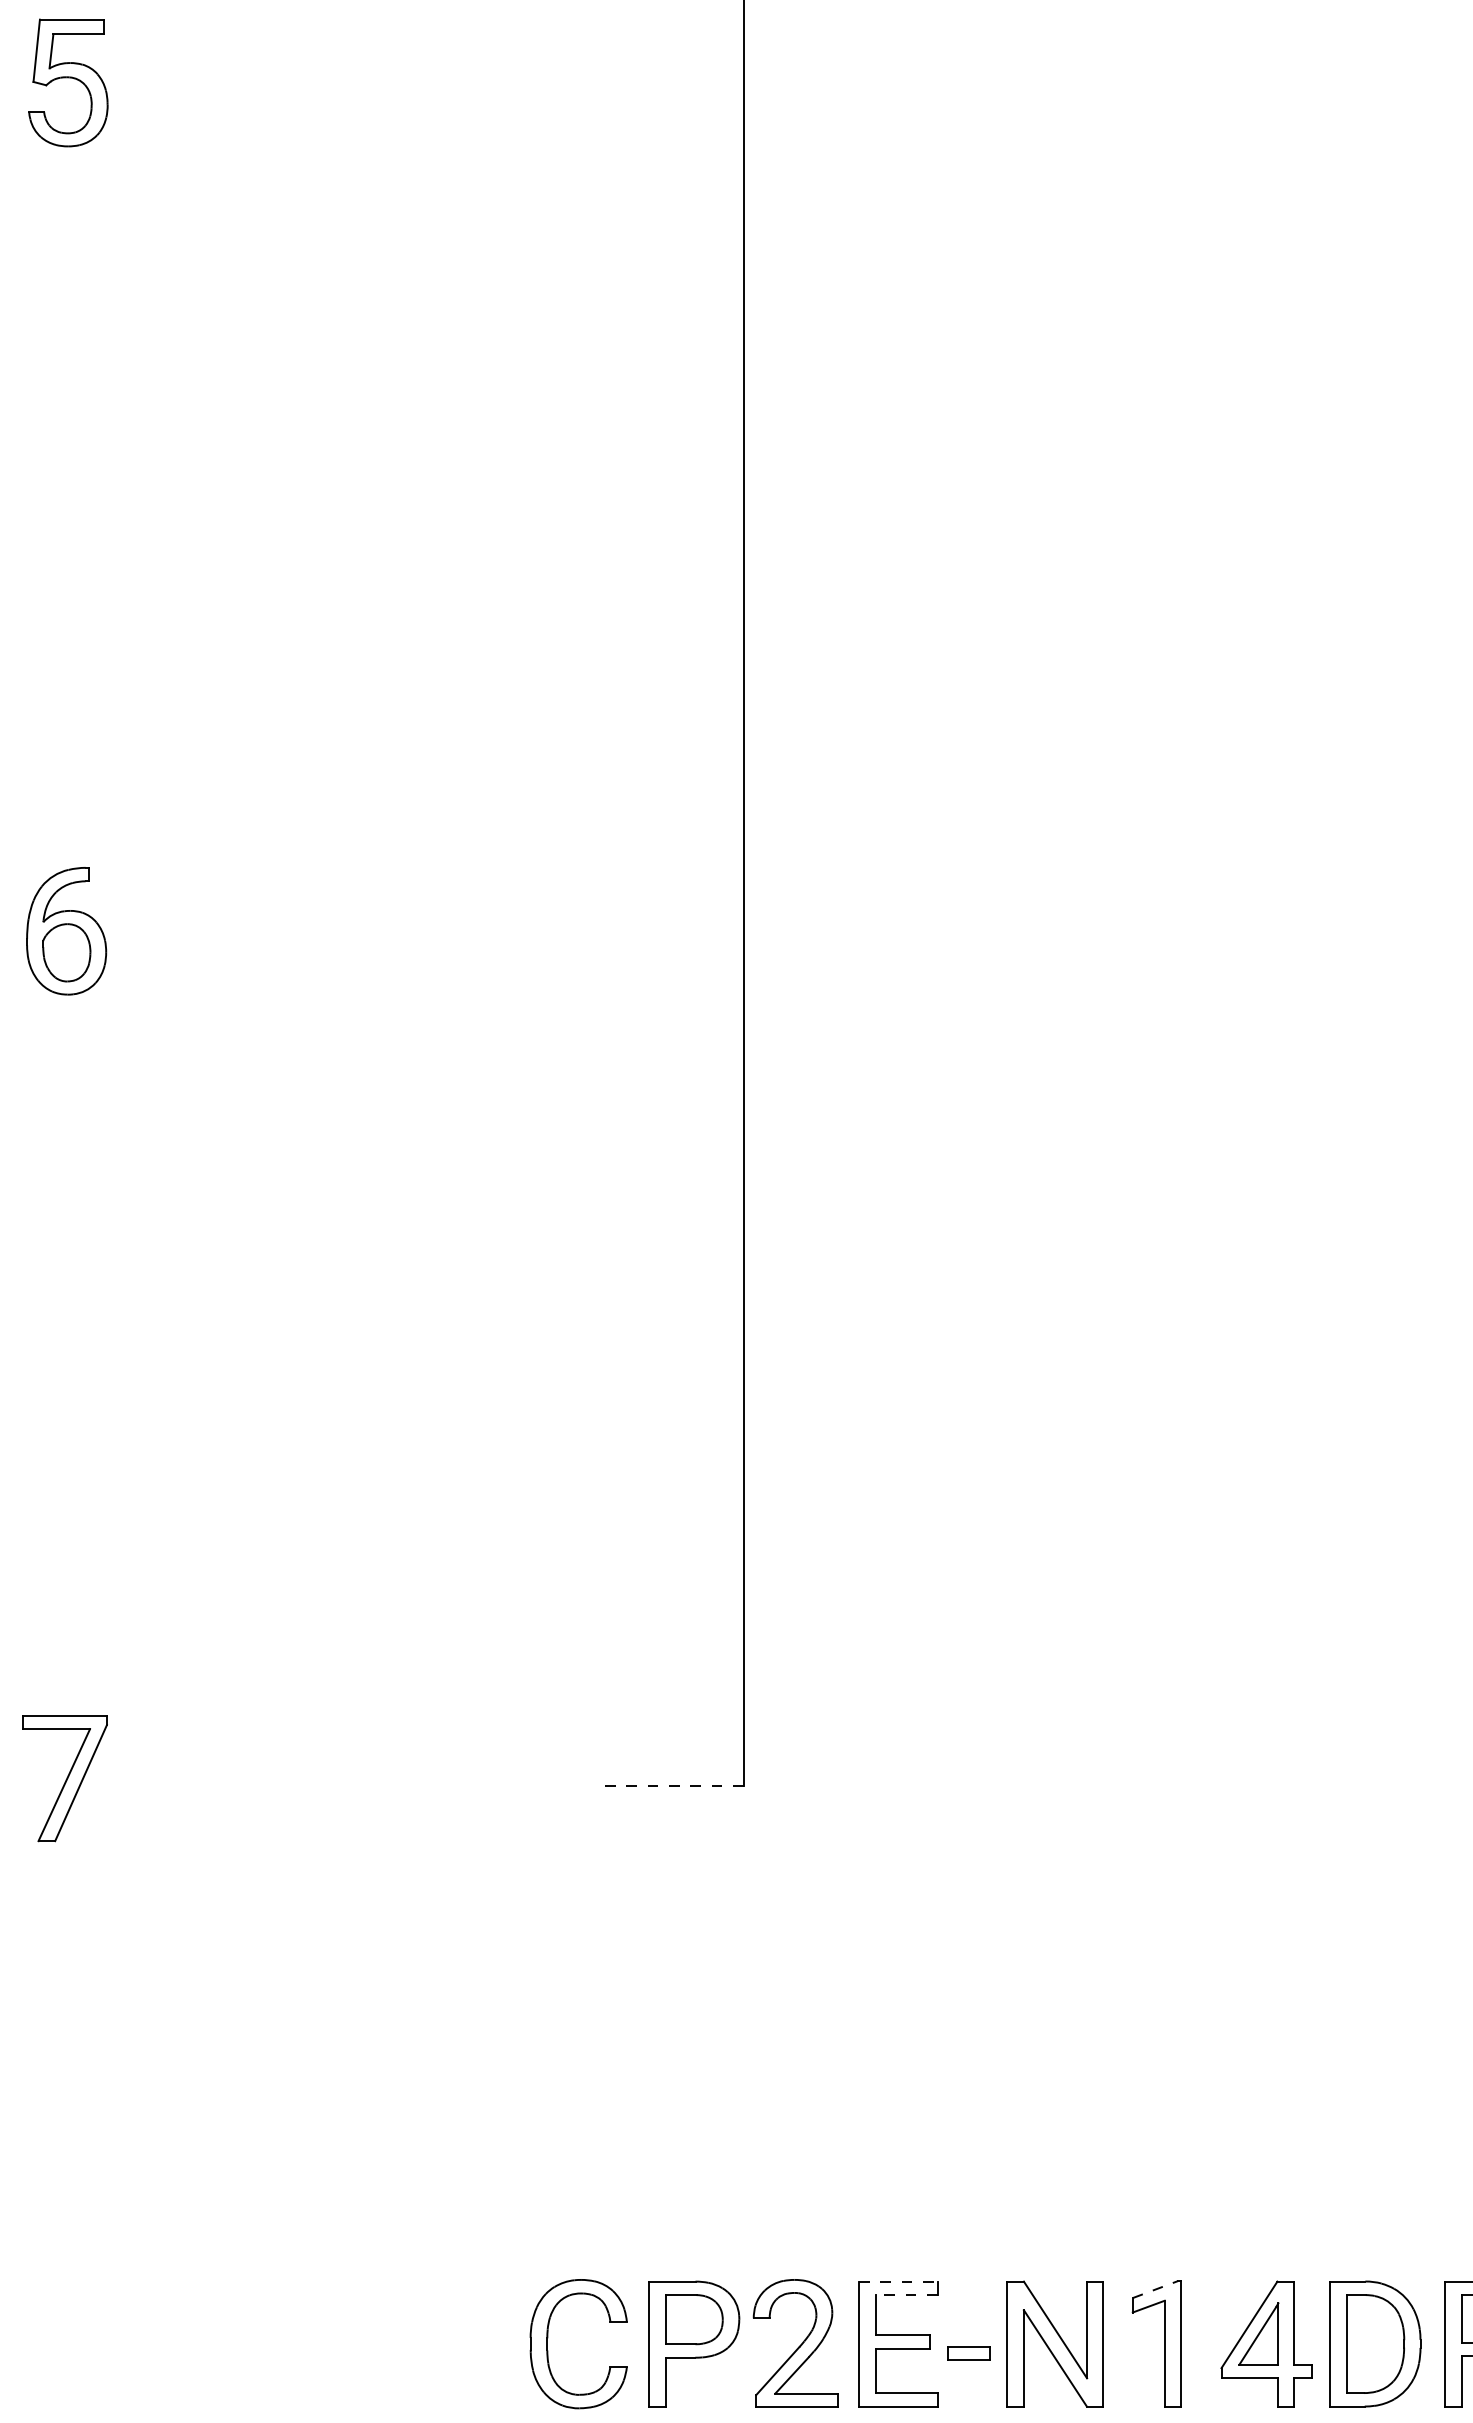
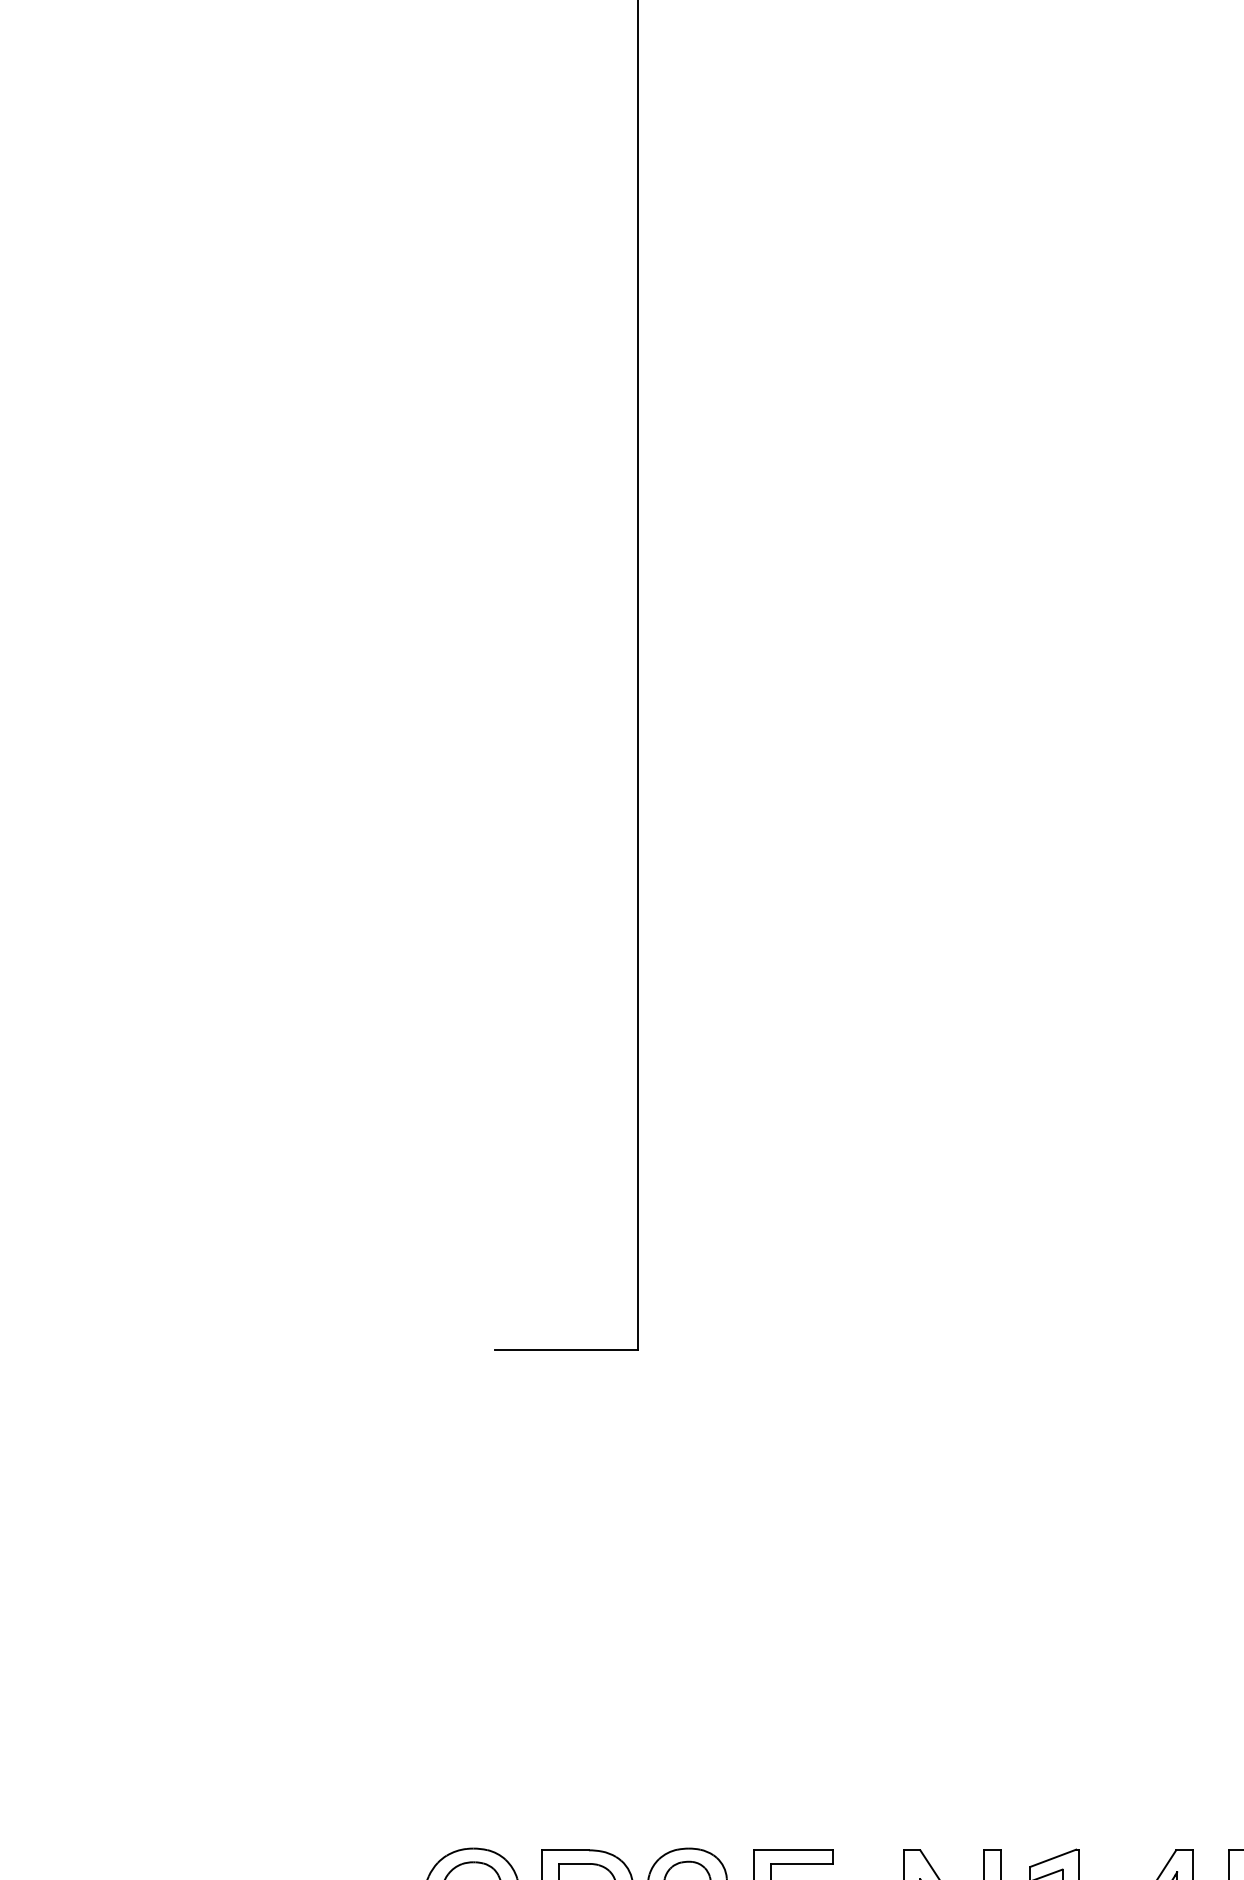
line: (673, 1785) -> (566, 1349), dashed -> solid
line: (898, 2281) -> (793, 1850), dashed -> solid
line: (1156, 2289) -> (1054, 1858), dashed -> solid
line: (906, 2295) -> (801, 1864), dashed -> solid

